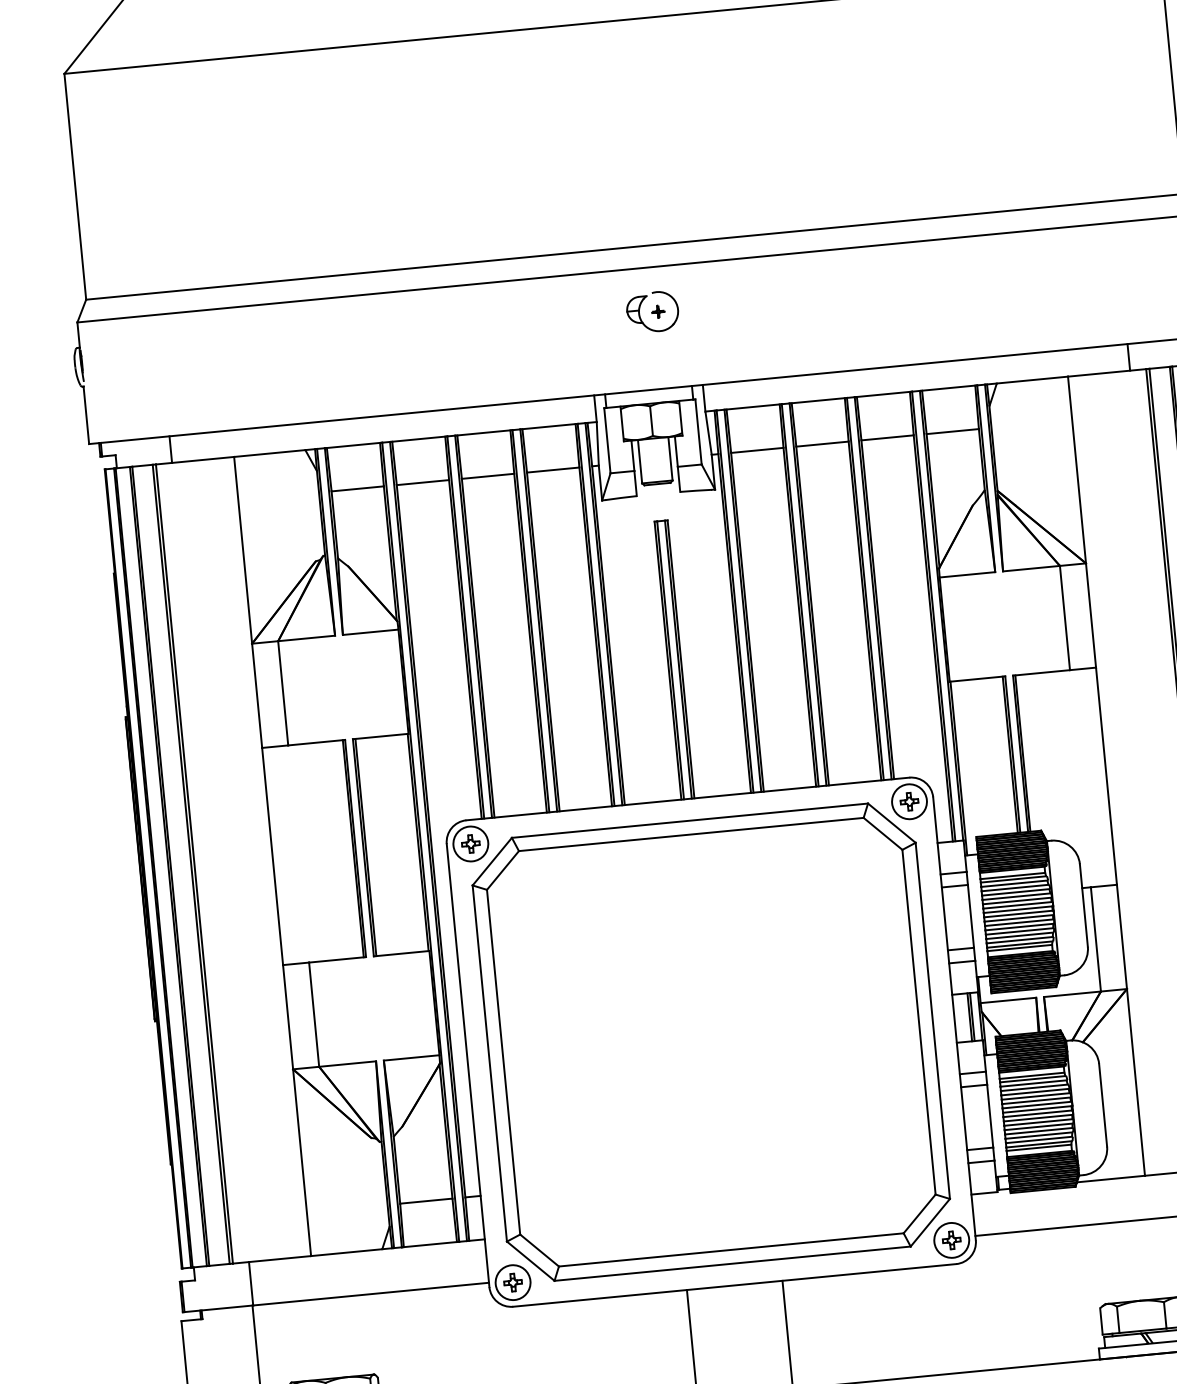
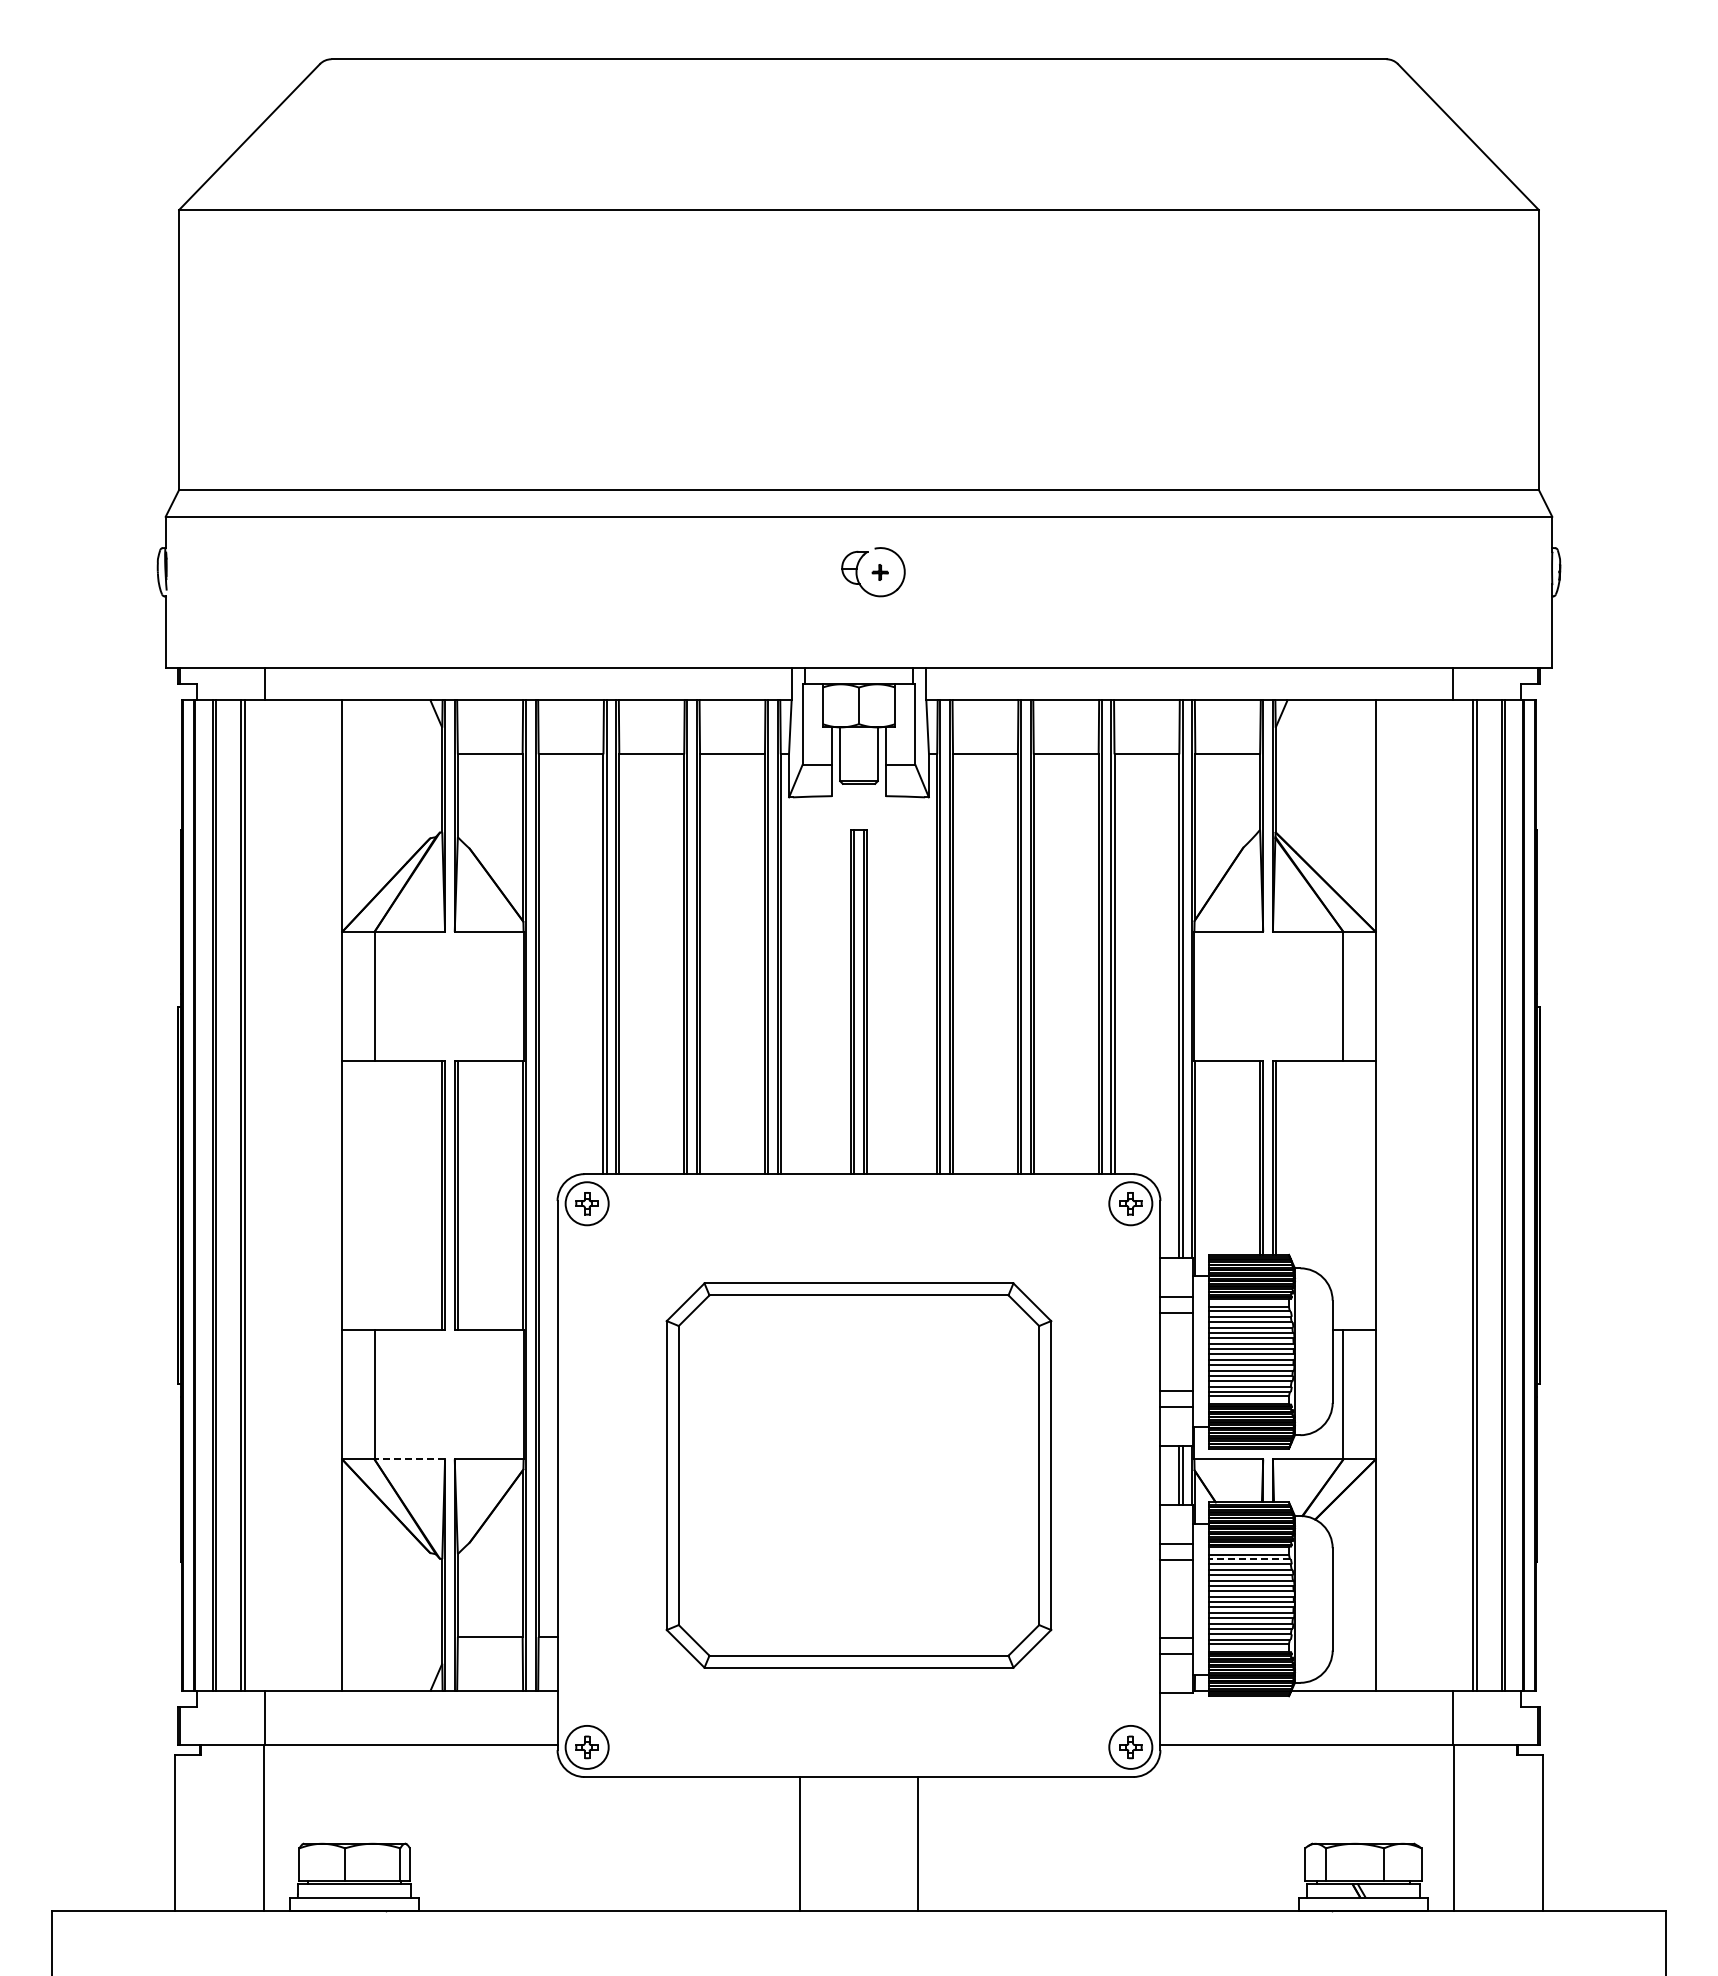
part: (710, 1042) -> (858, 1475), size x0.7
line: (347, 1064) -> (409, 1459), solid -> dashed
line: (1032, 1079) -> (1248, 1559), solid -> dashed

